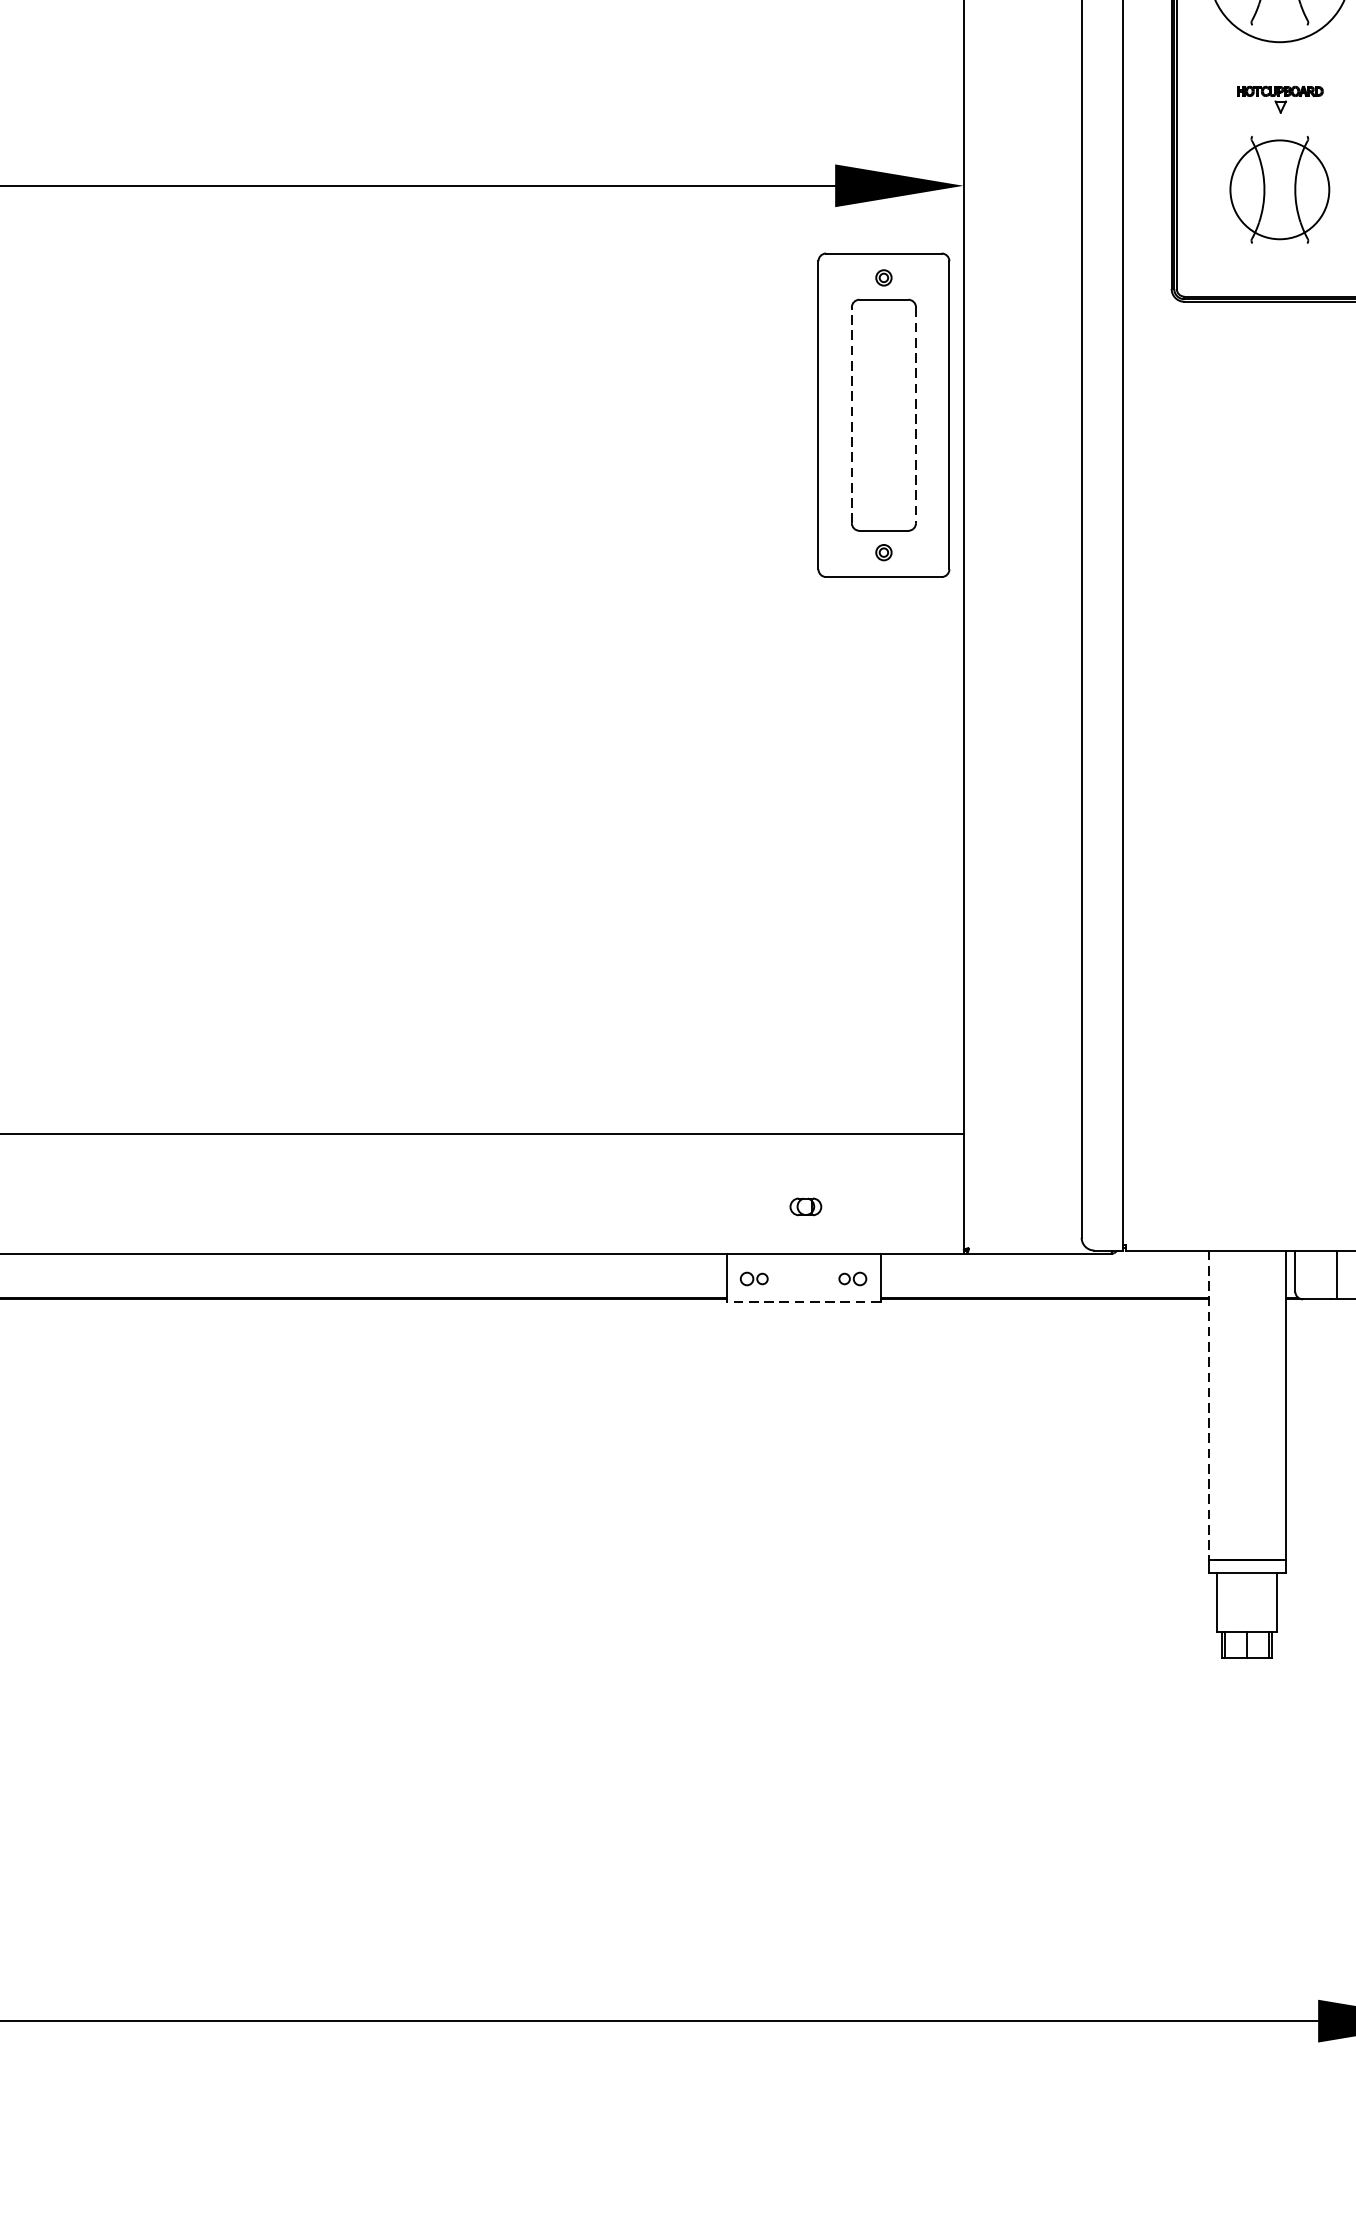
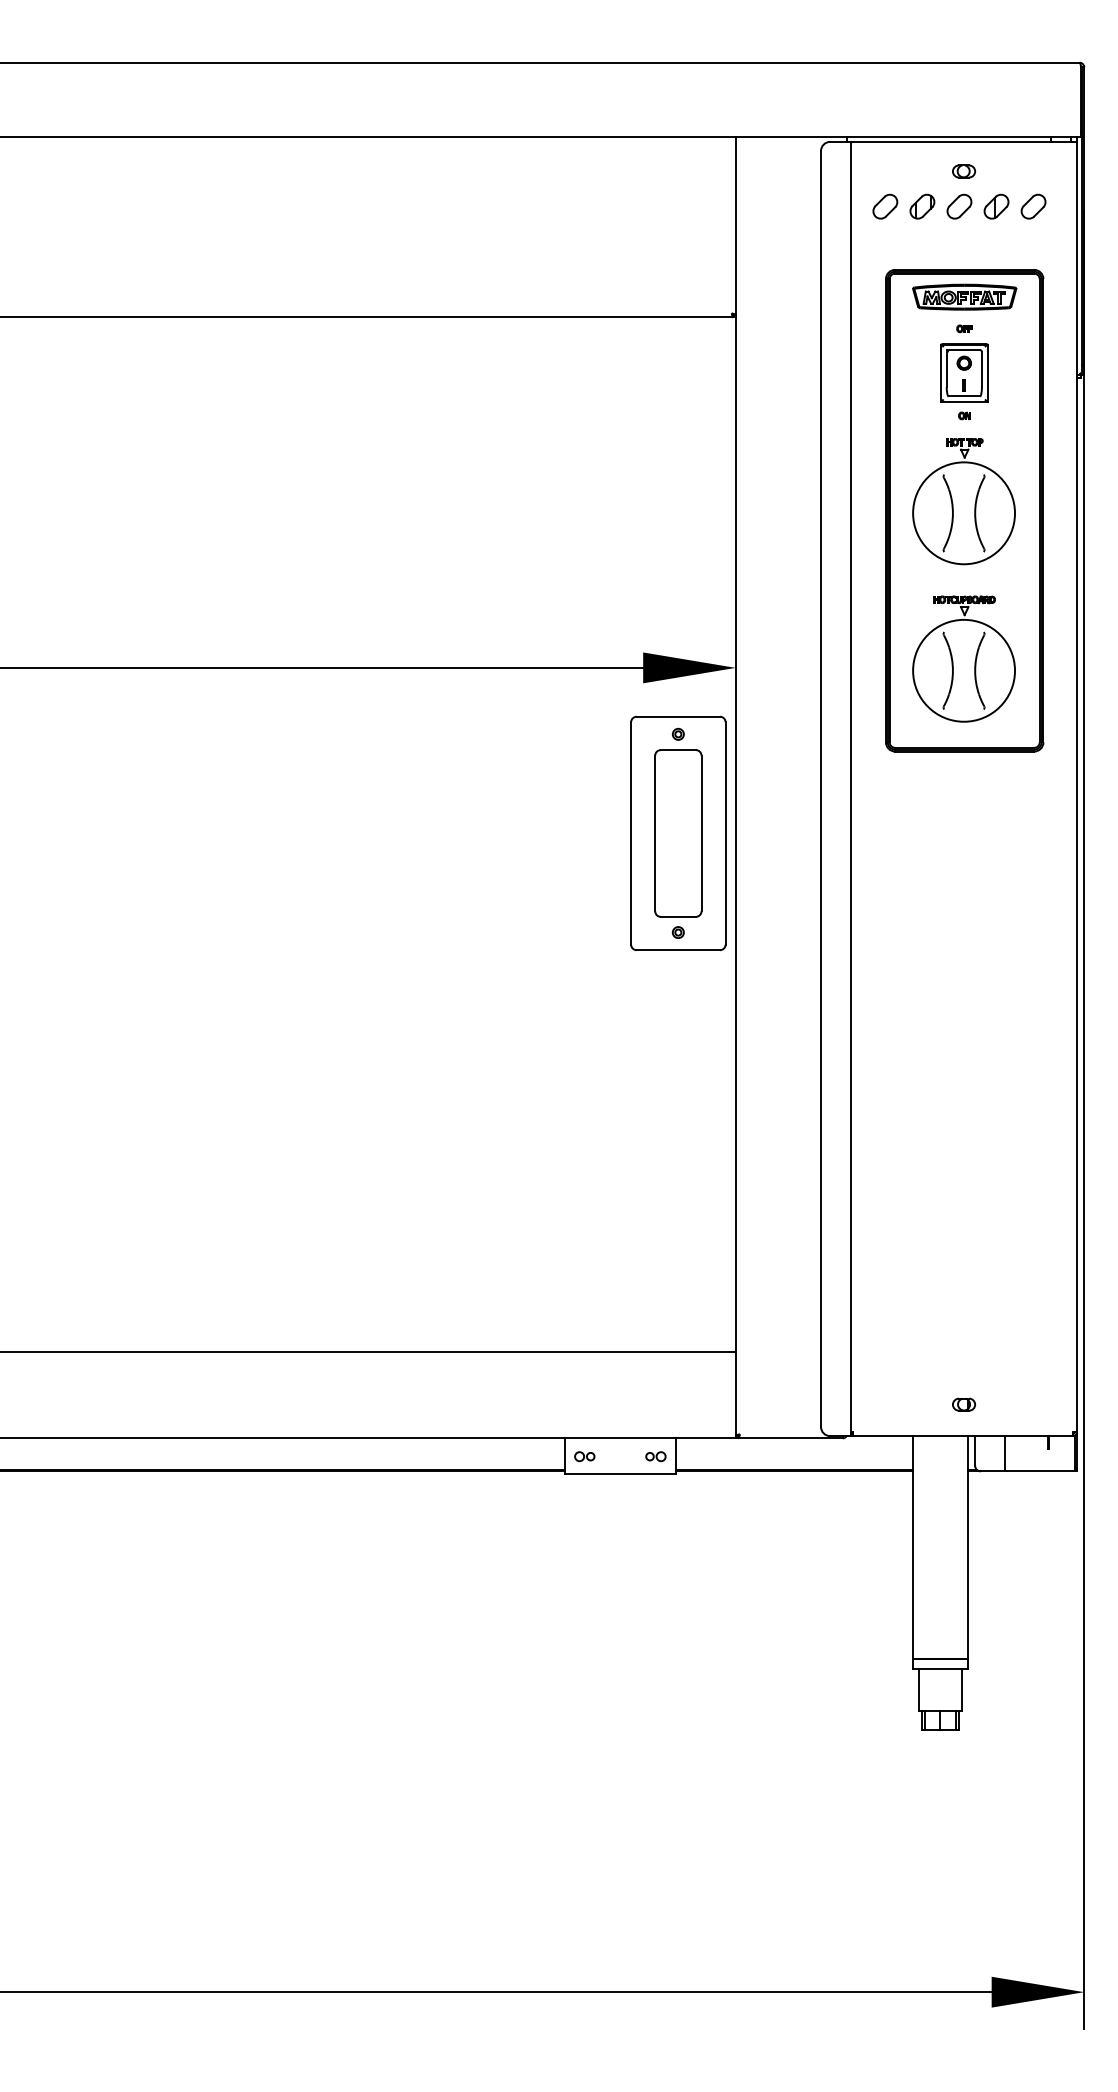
circle: (1280, 189) -> (964, 670), size x1.43
line: (852, 415) -> (655, 833), dashed -> solid
line: (916, 415) -> (701, 833), dashed -> solid
part: (806, 1206) -> (964, 1404), moved
line: (803, 1302) -> (620, 1473), dashed -> solid
line: (1208, 1404) -> (912, 1547), dashed -> solid

